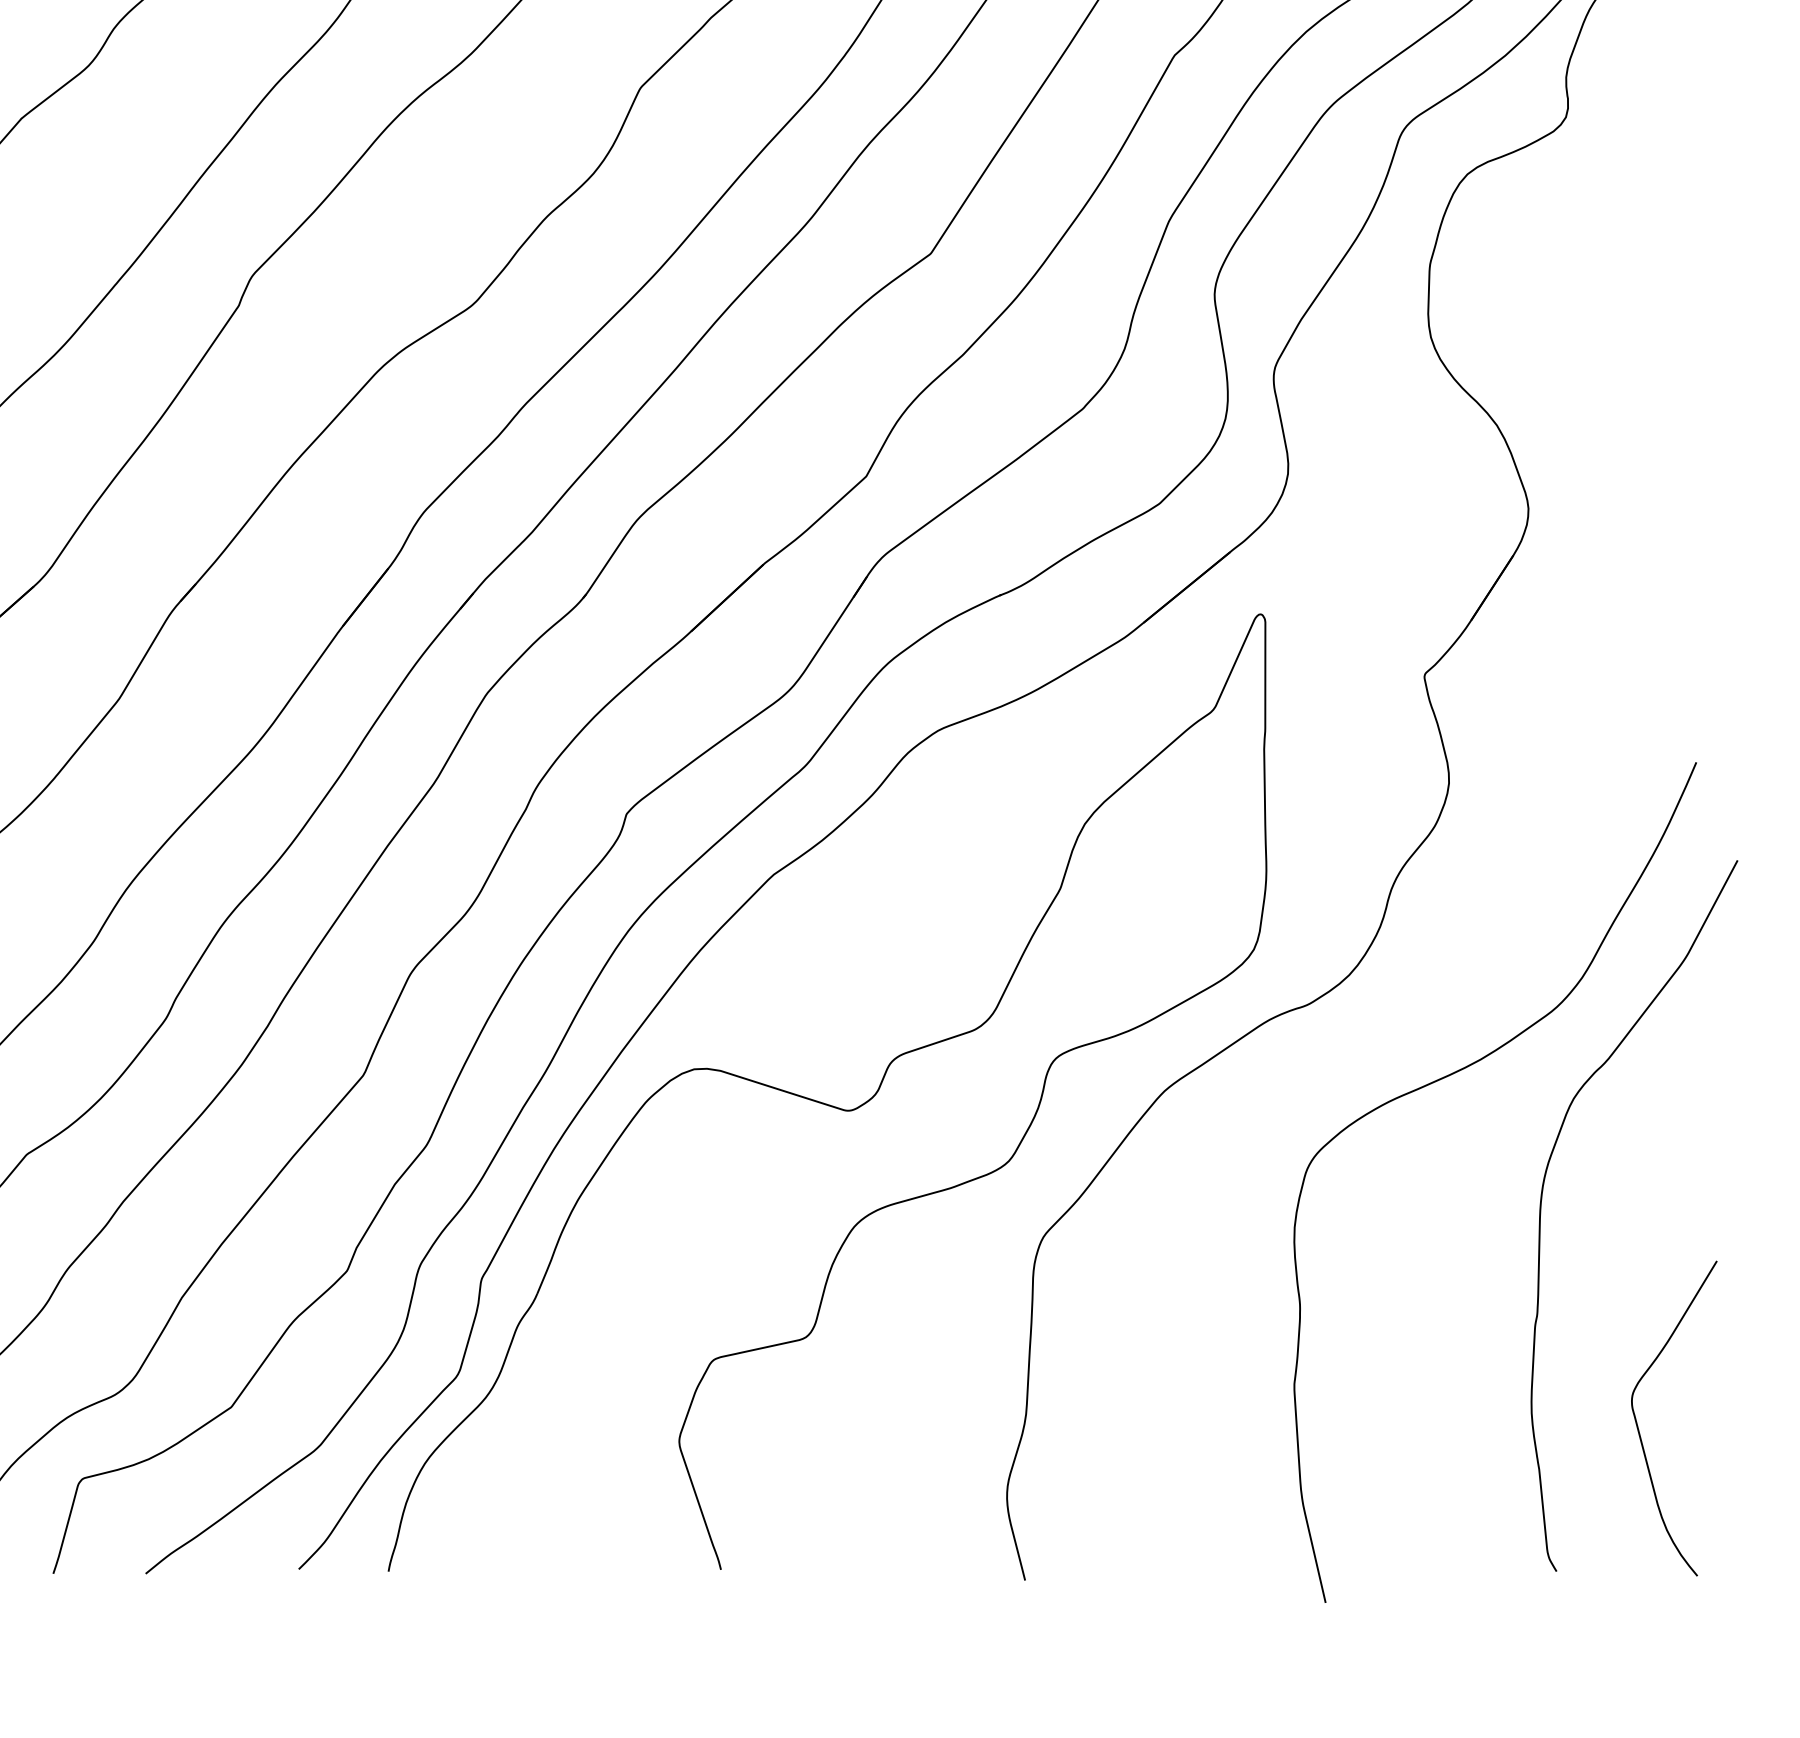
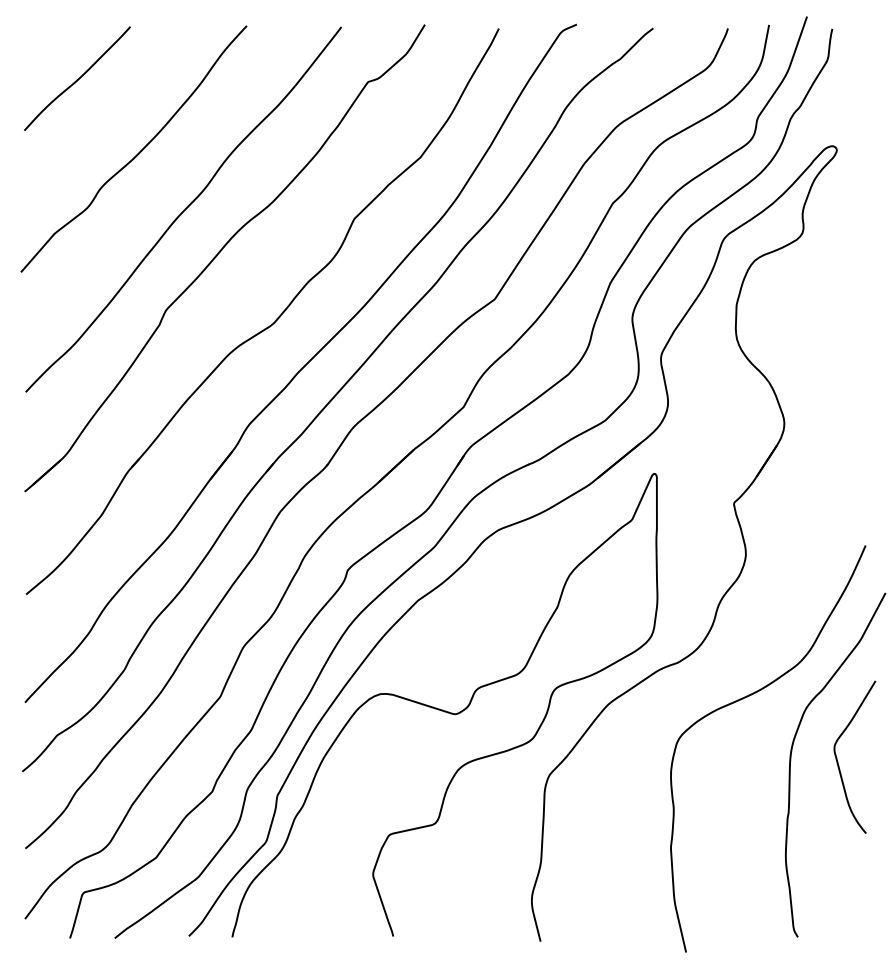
curve: (1640, 1427) -> (838, 761), moved

